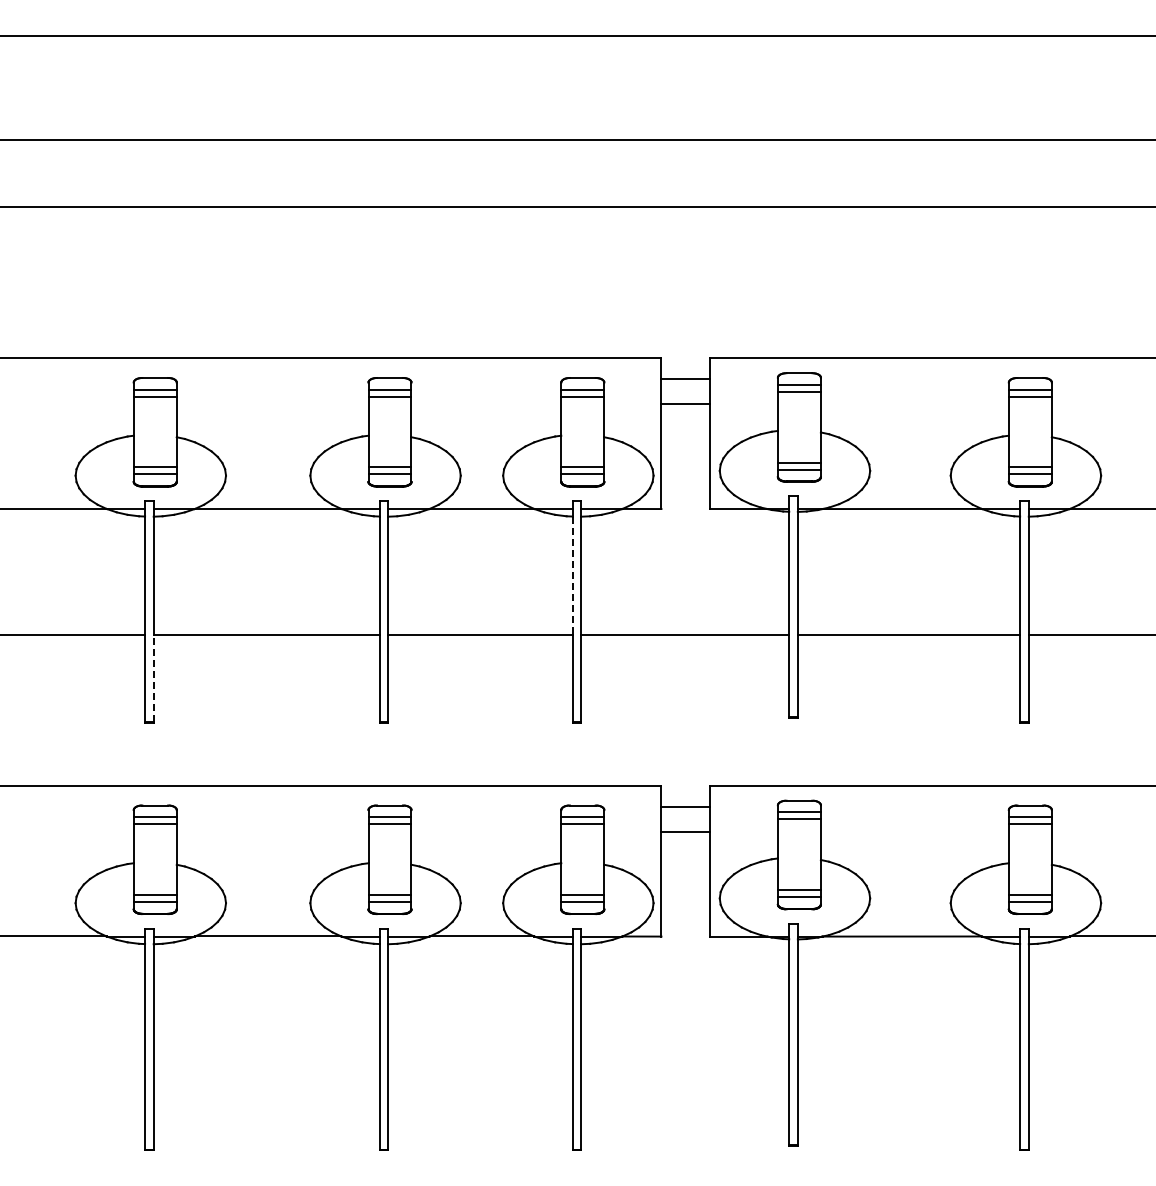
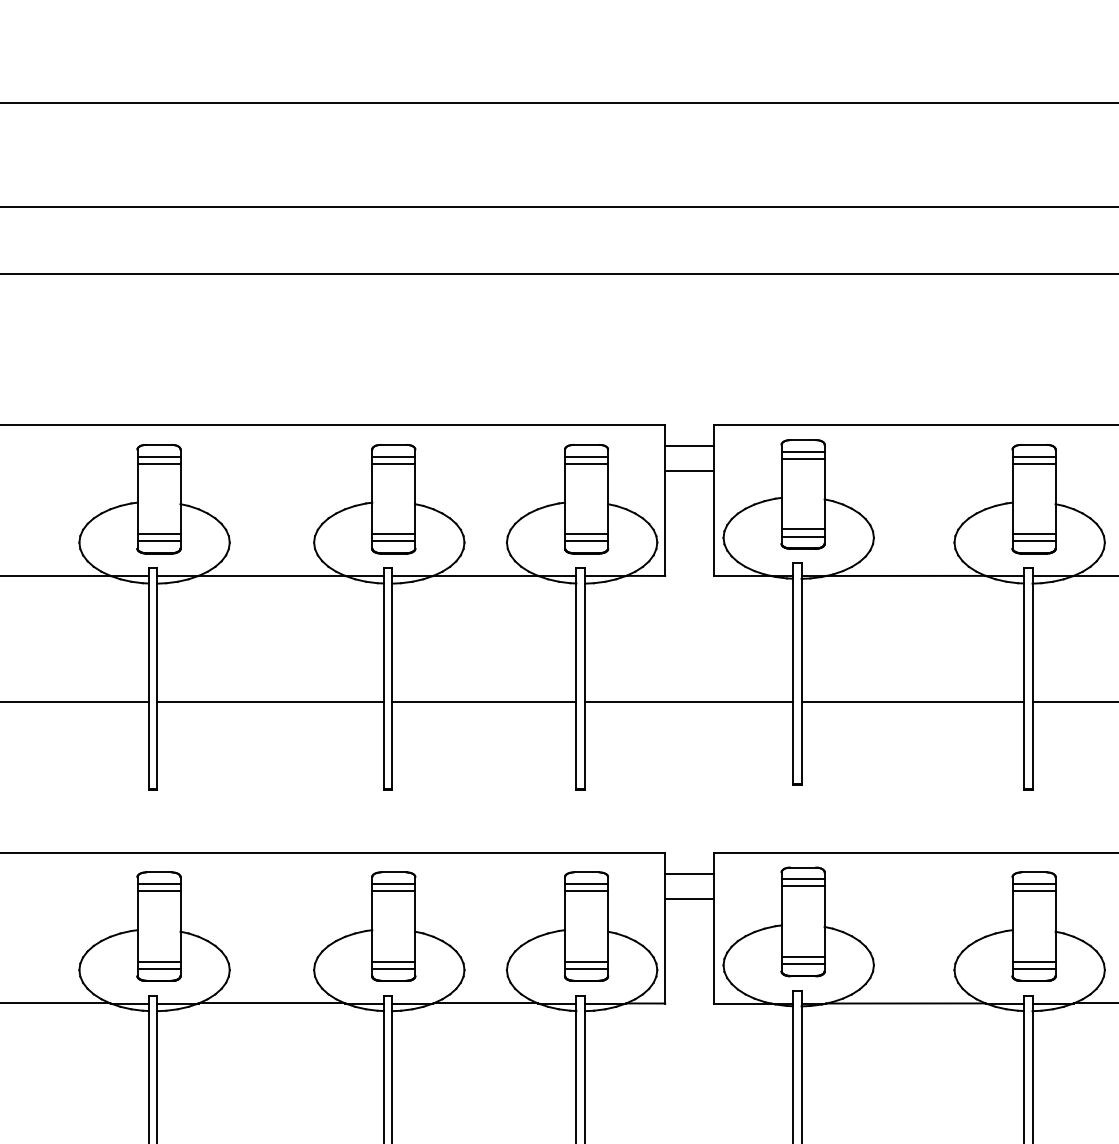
line: (572, 576) -> (576, 643), dashed -> solid
line: (153, 678) -> (157, 745), dashed -> solid

